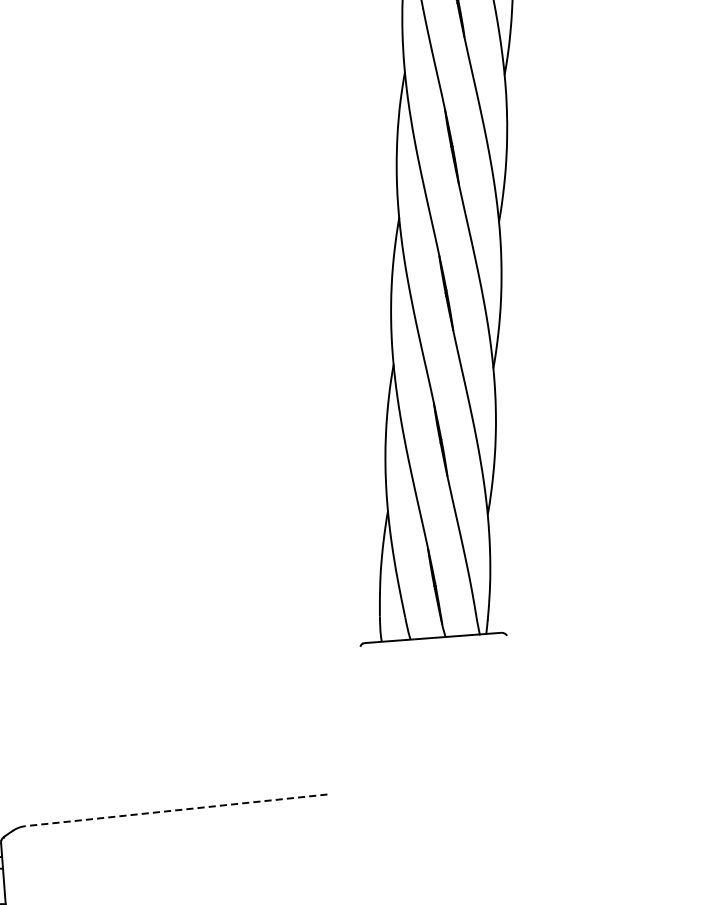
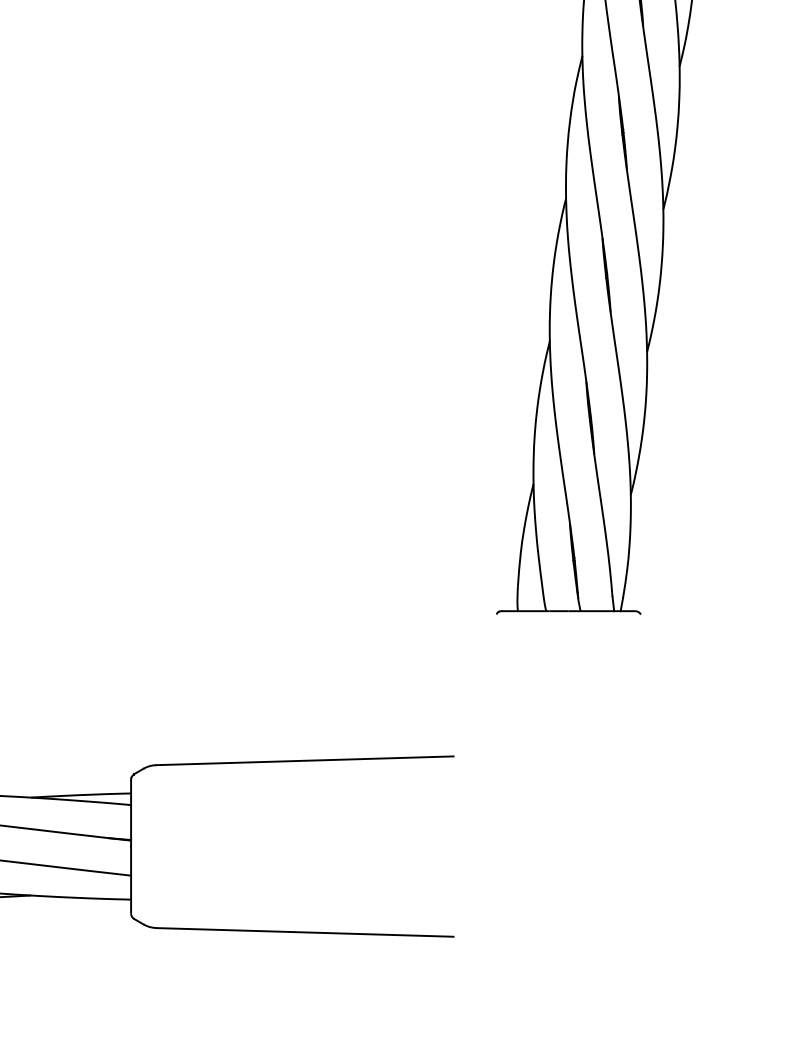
line: (176, 810) -> (304, 760), dashed -> solid

